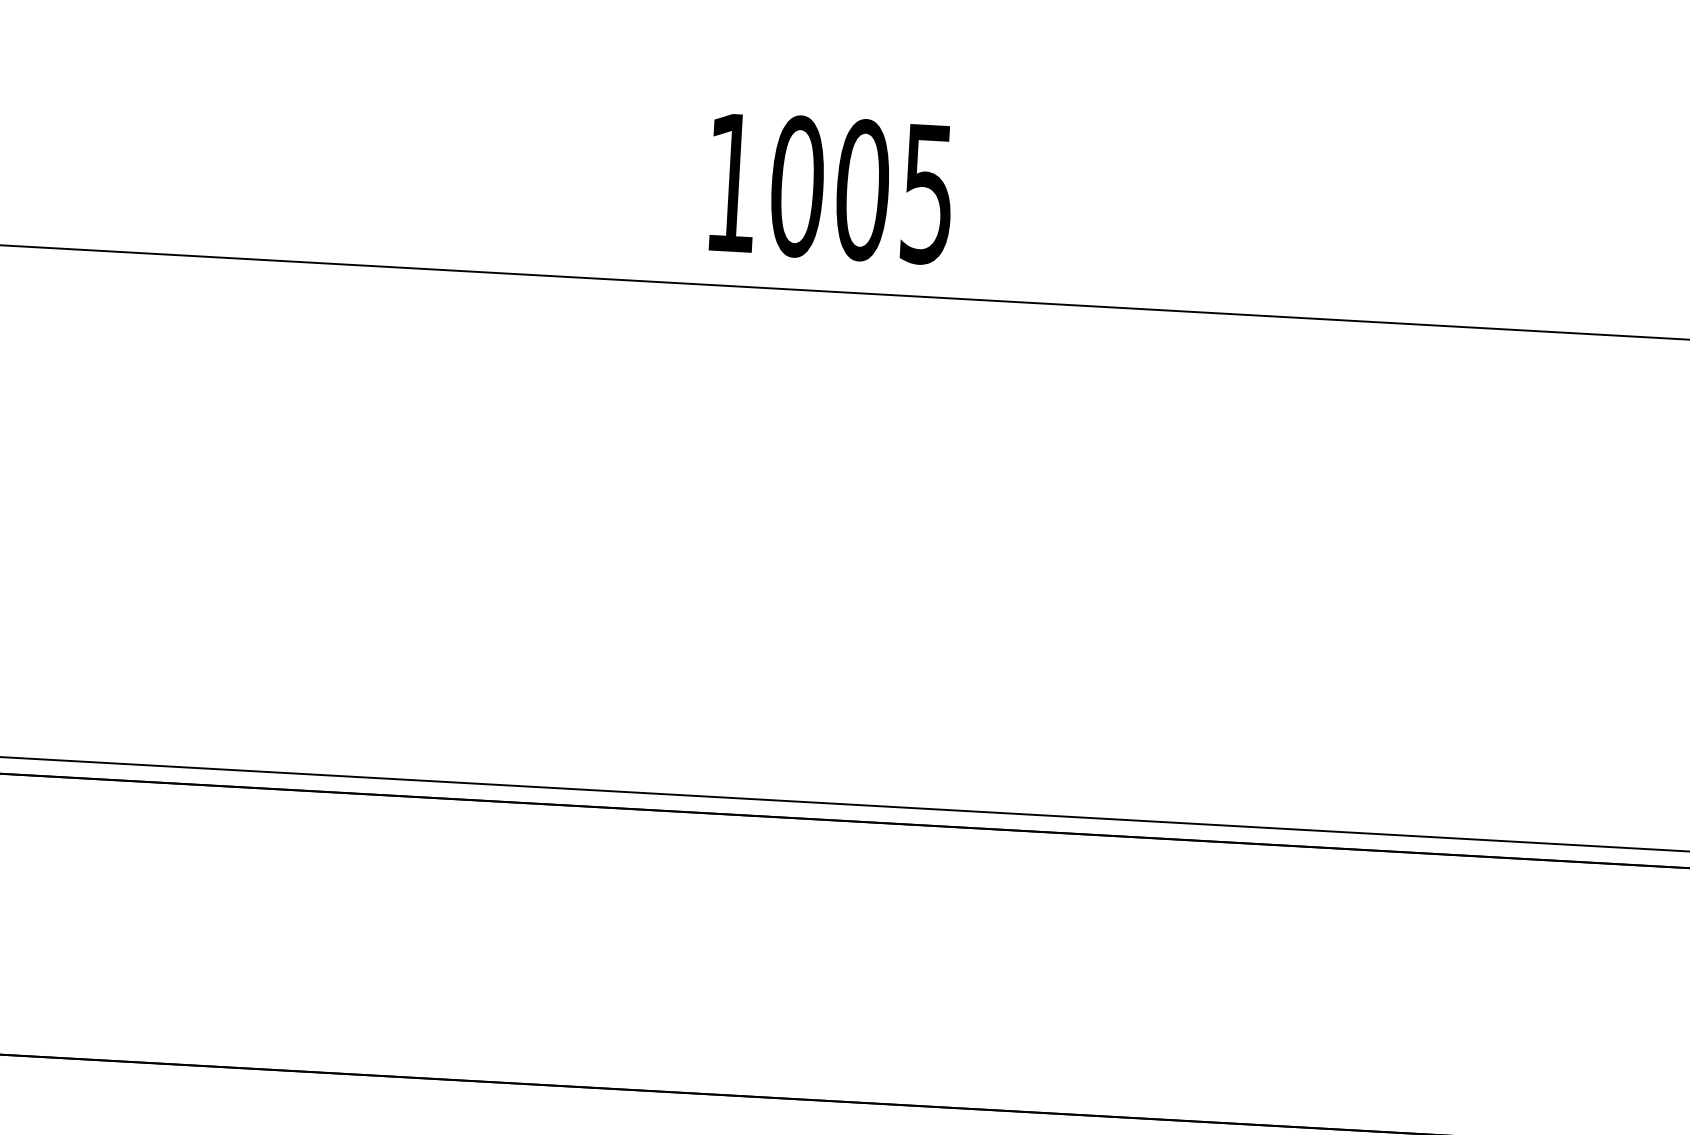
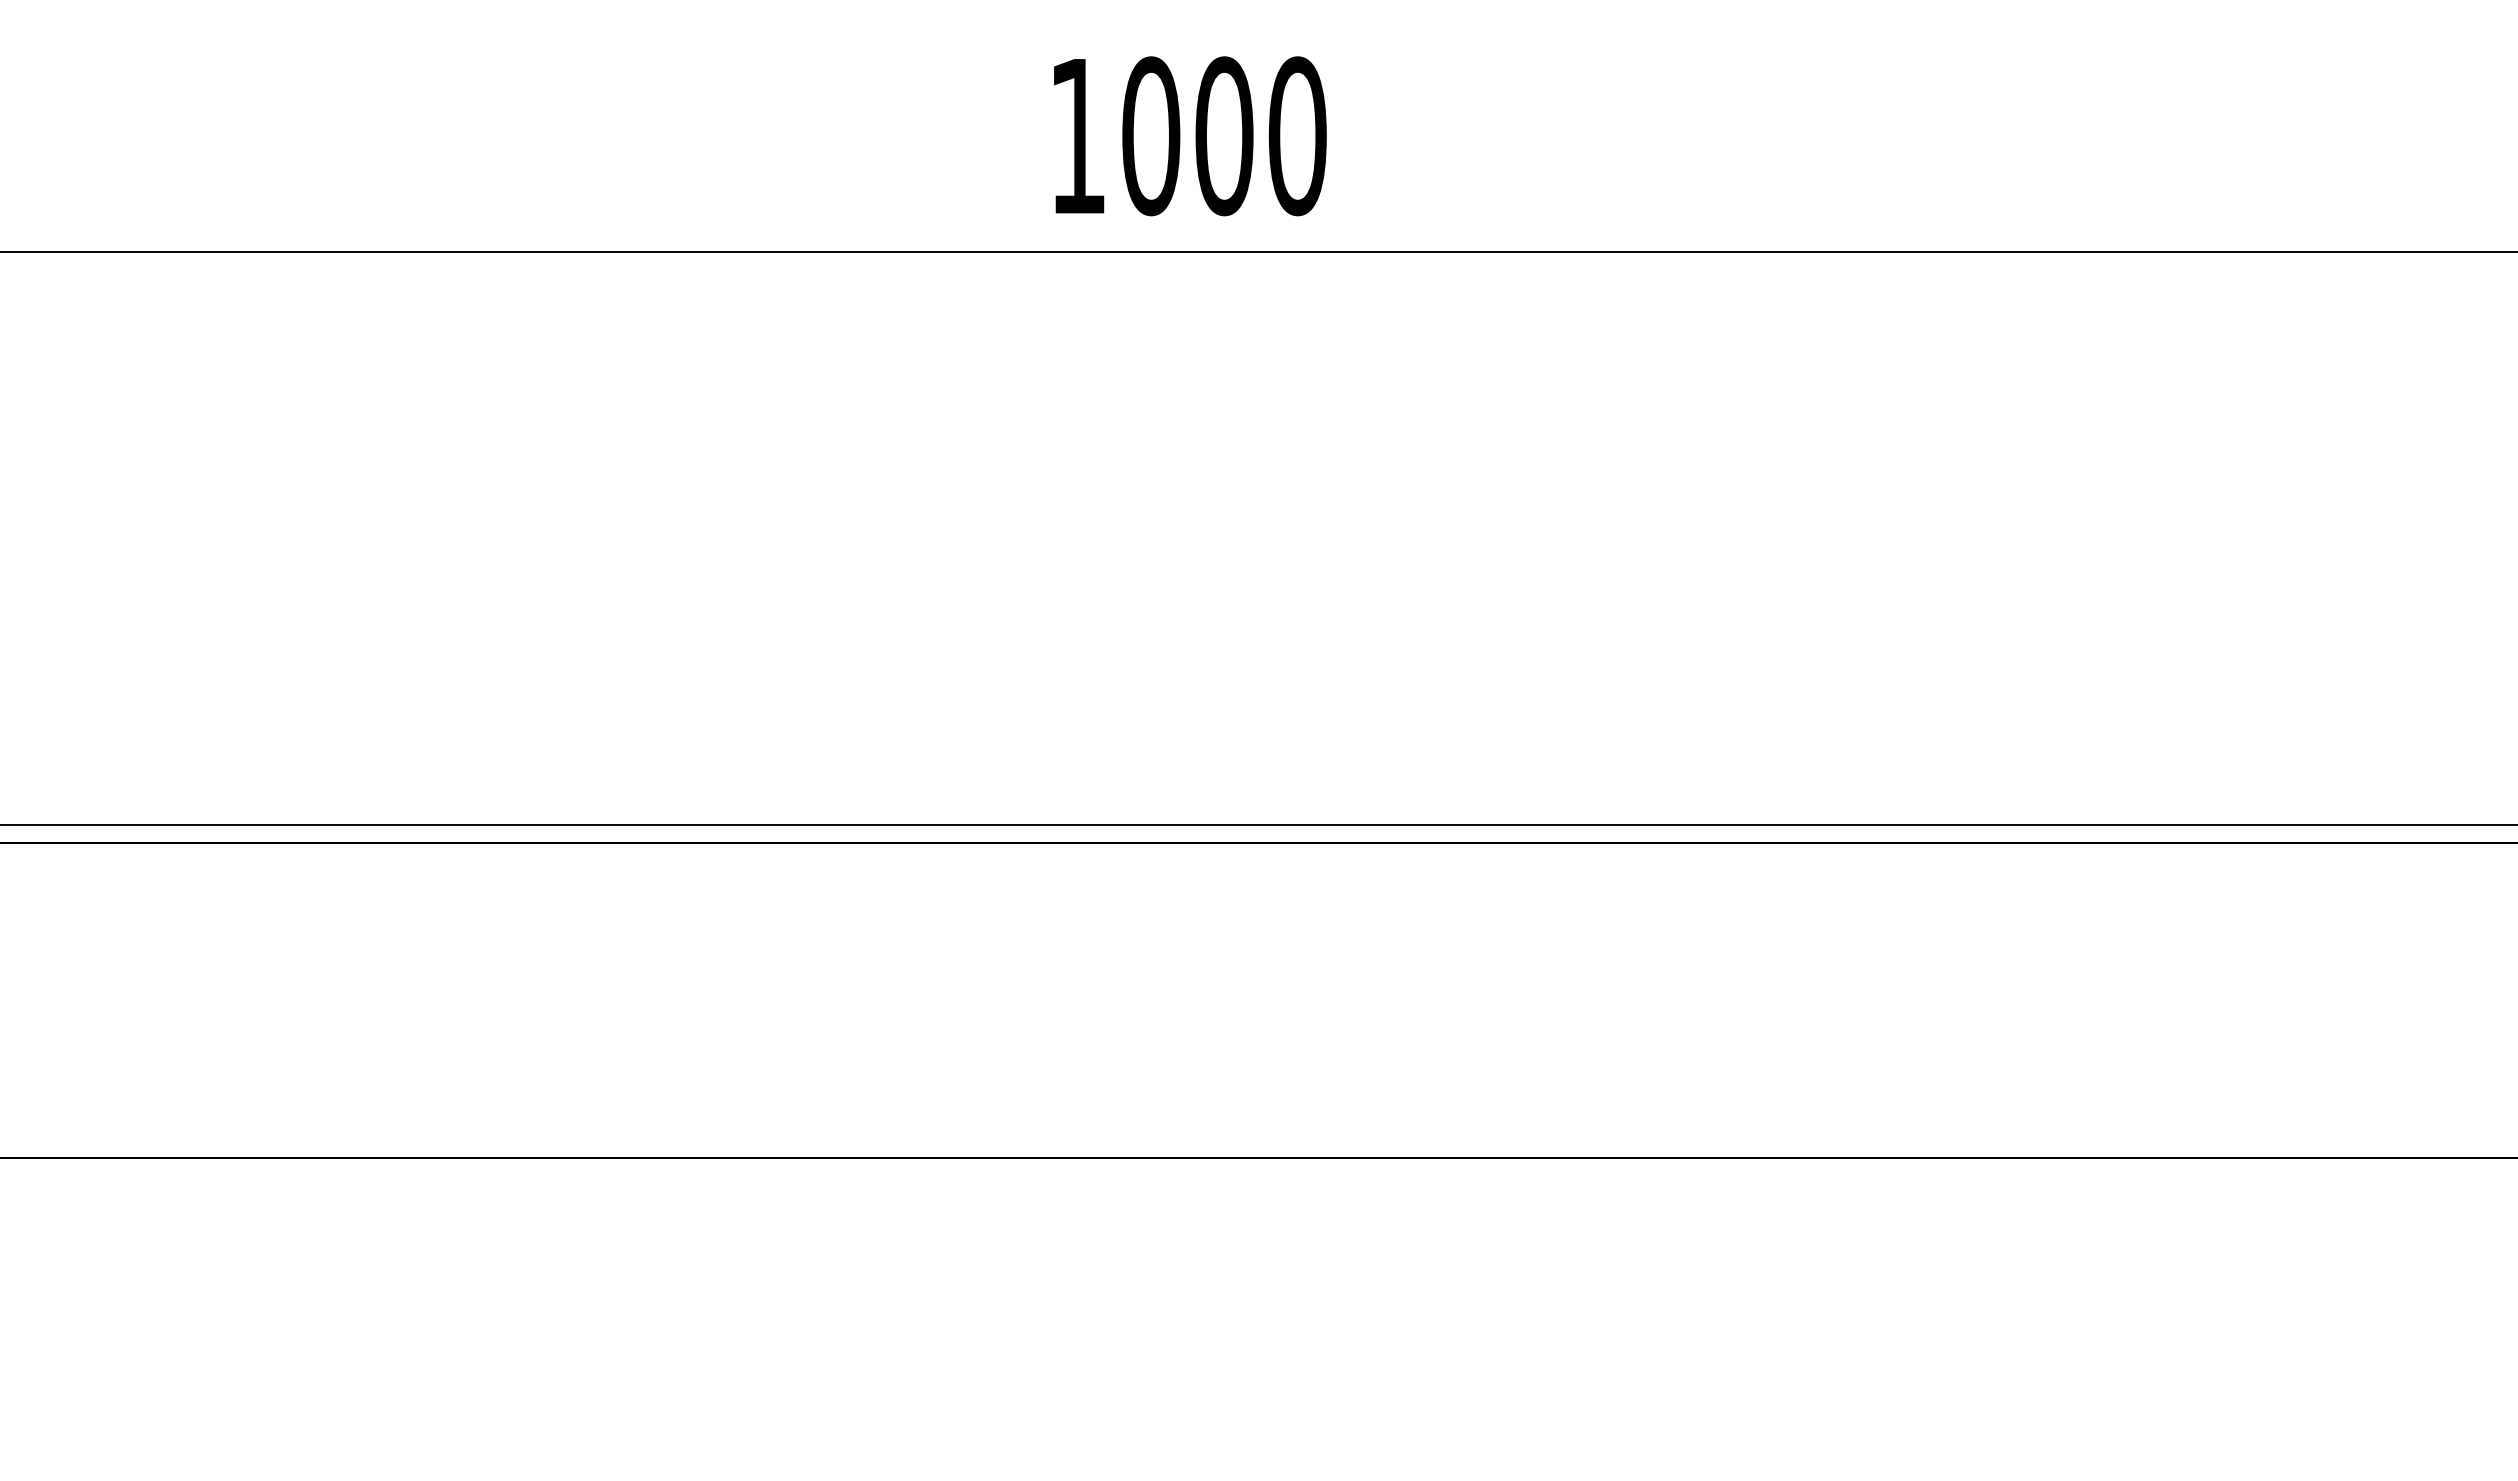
text: (927, 194) -> (1297, 136), 1005 -> 1000

